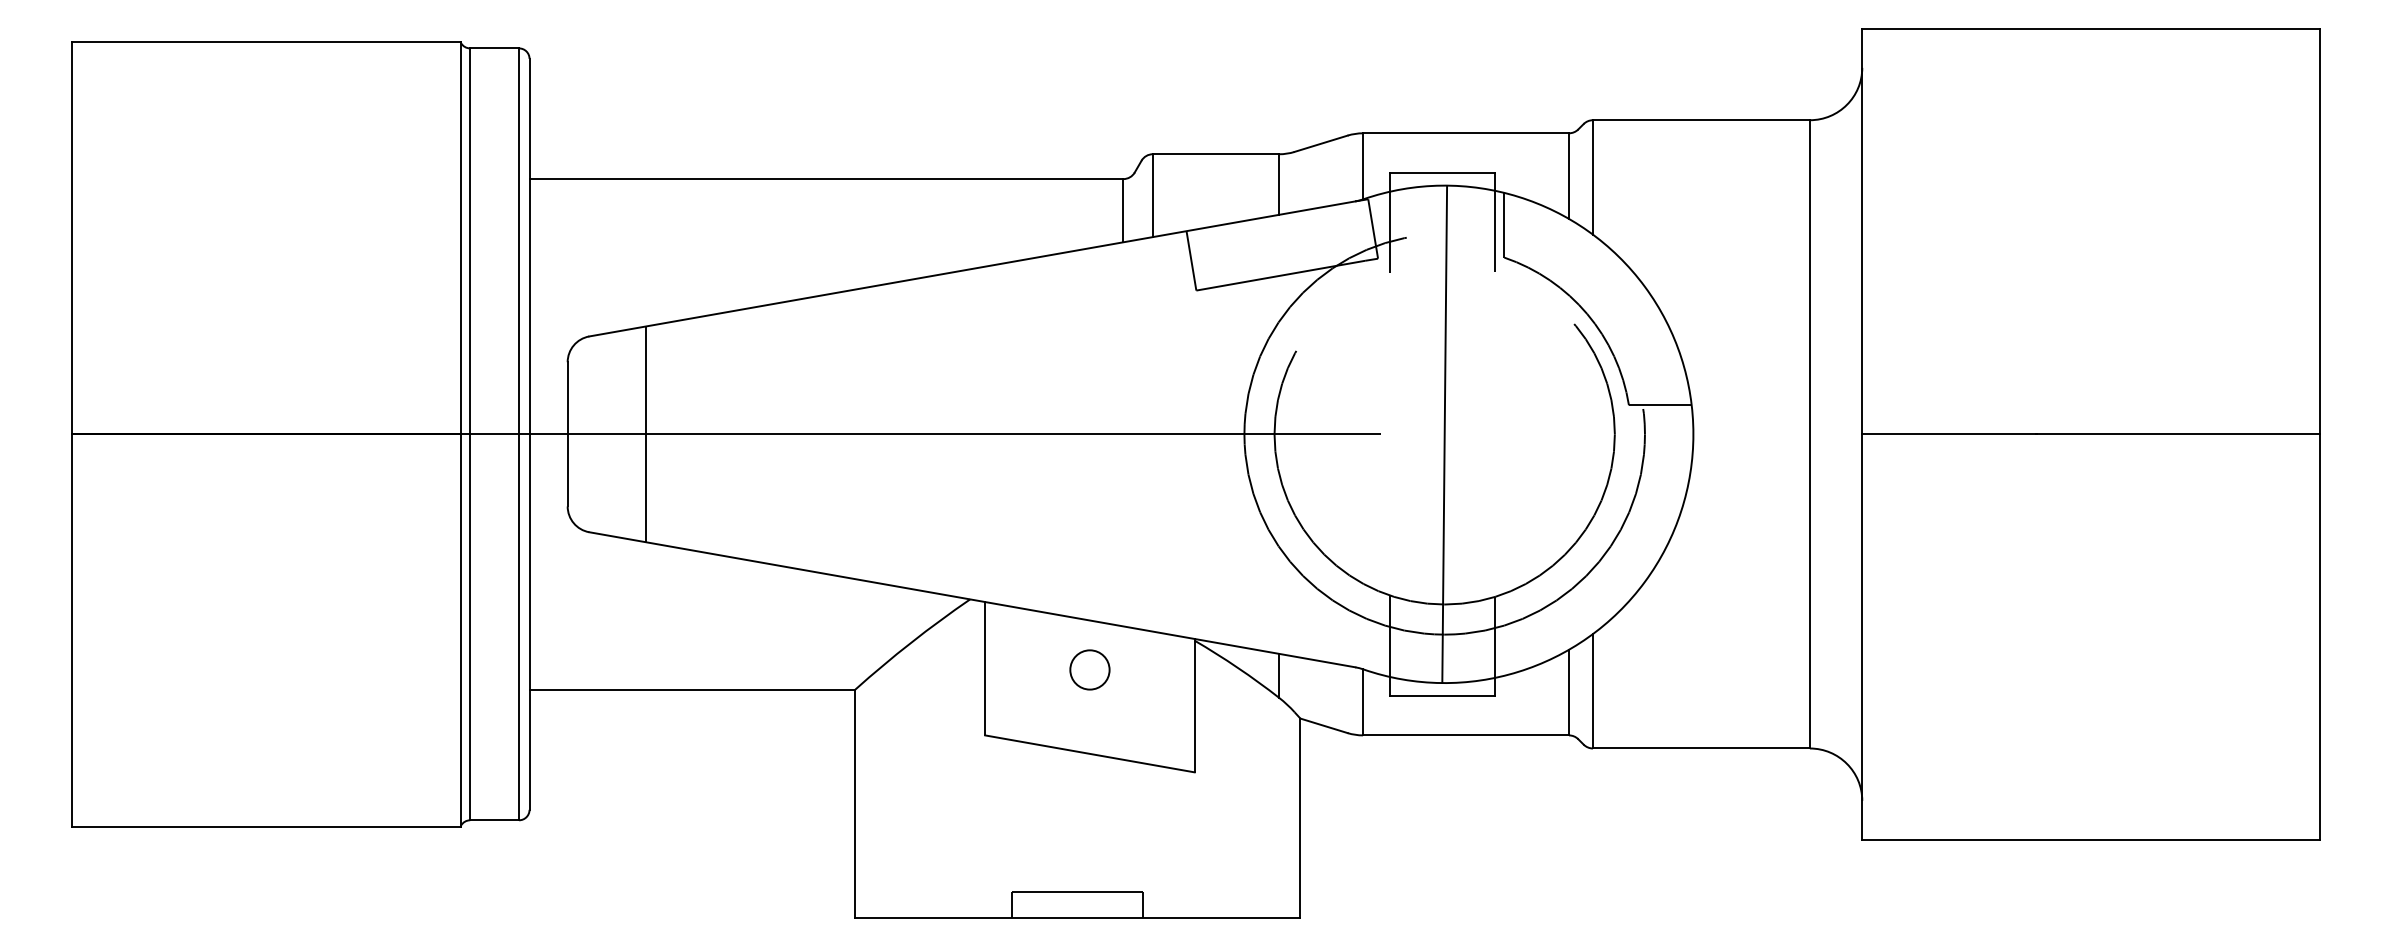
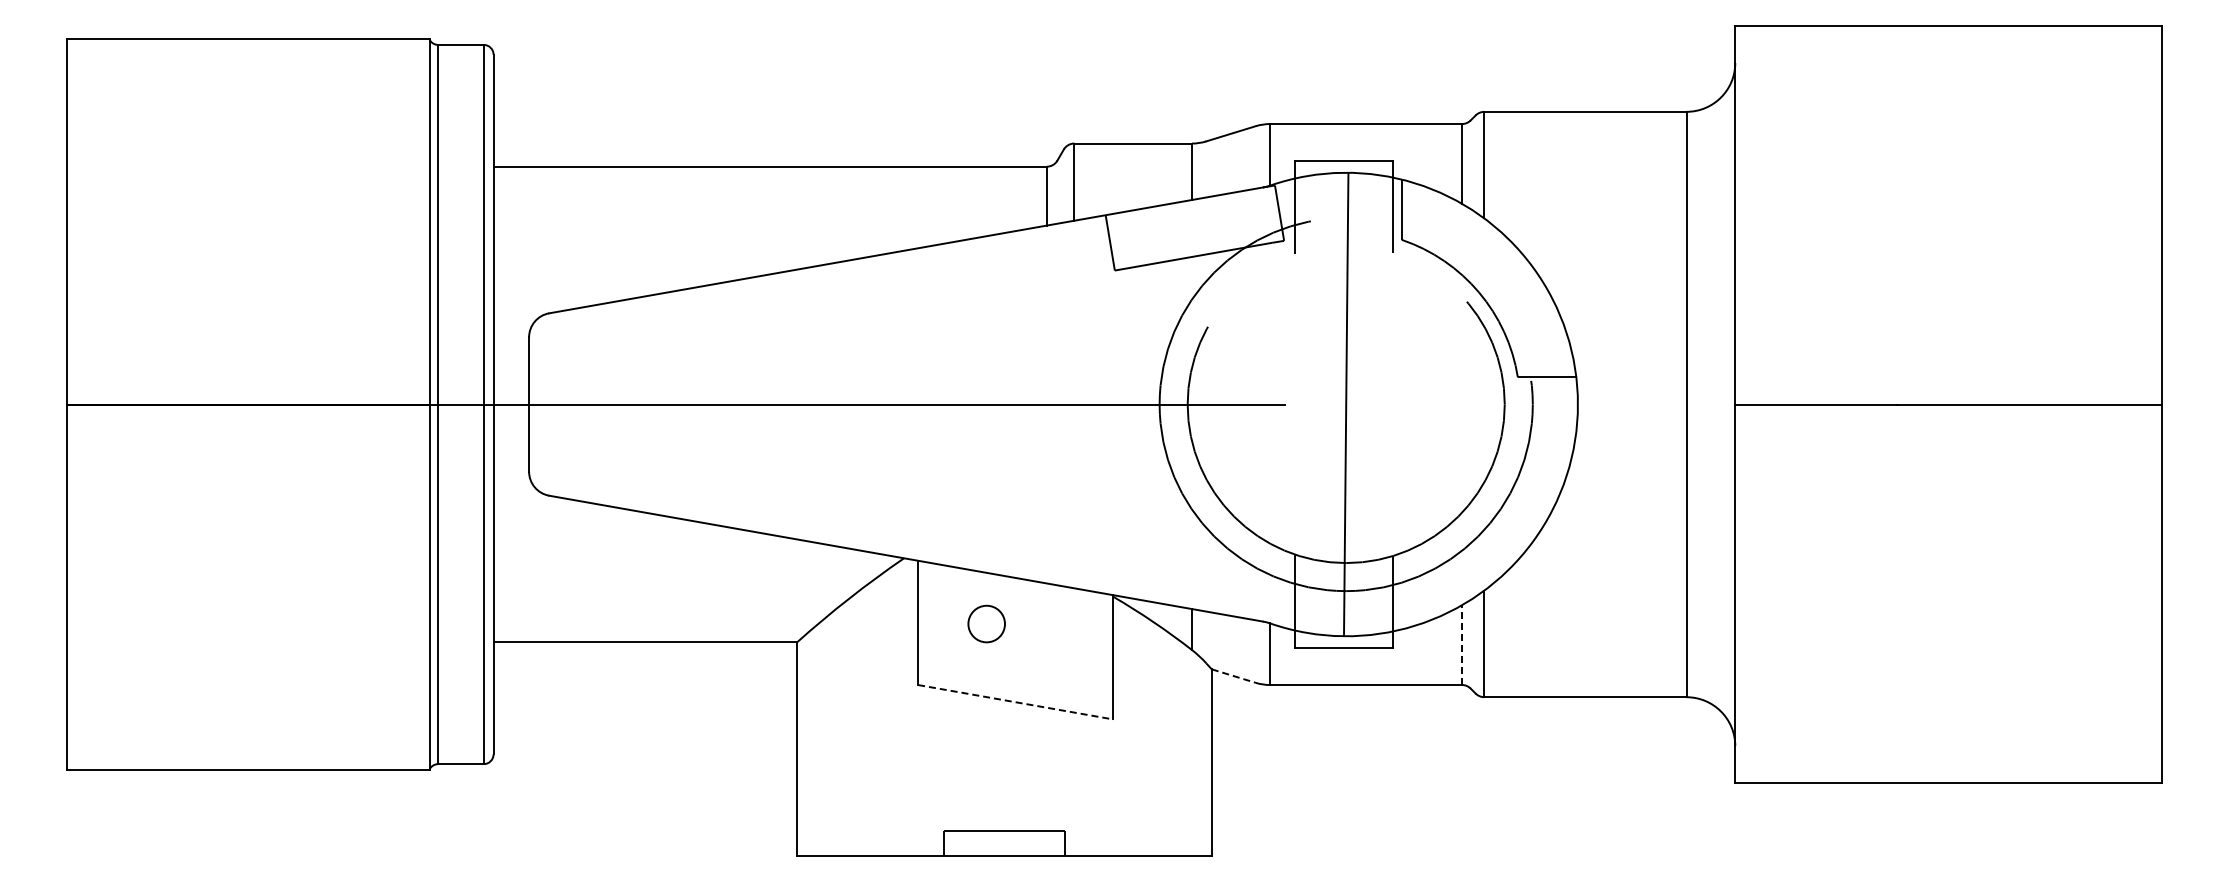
line: (646, 434) -> (602, 404), removed
circle: (1089, 669) -> (986, 623), moved
line: (1569, 692) -> (1462, 645), solid -> dashed
line: (1324, 726) -> (1234, 676), solid -> dashed
line: (1090, 754) -> (1016, 702), solid -> dashed

